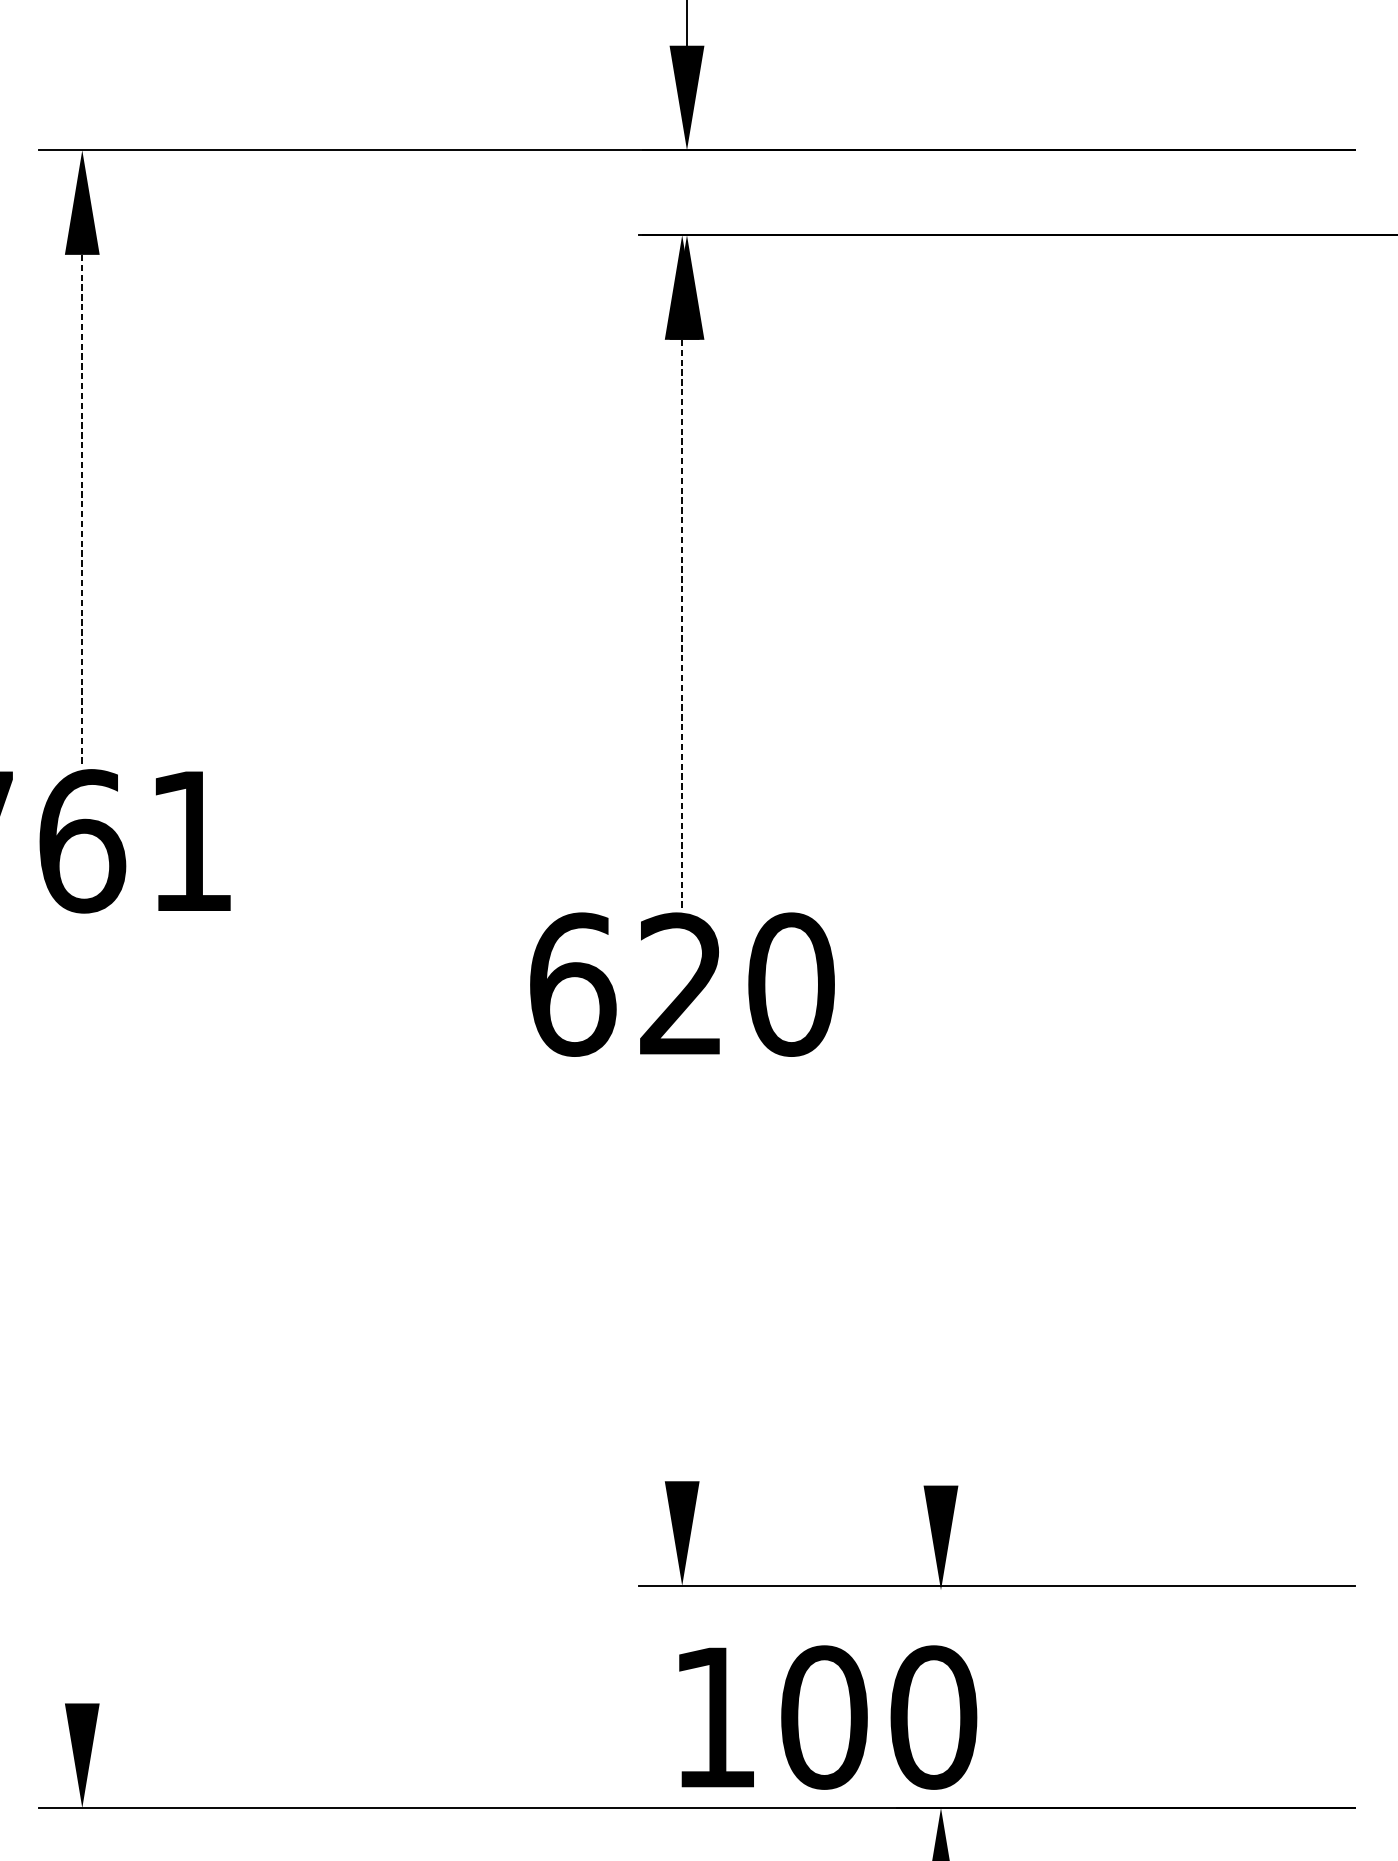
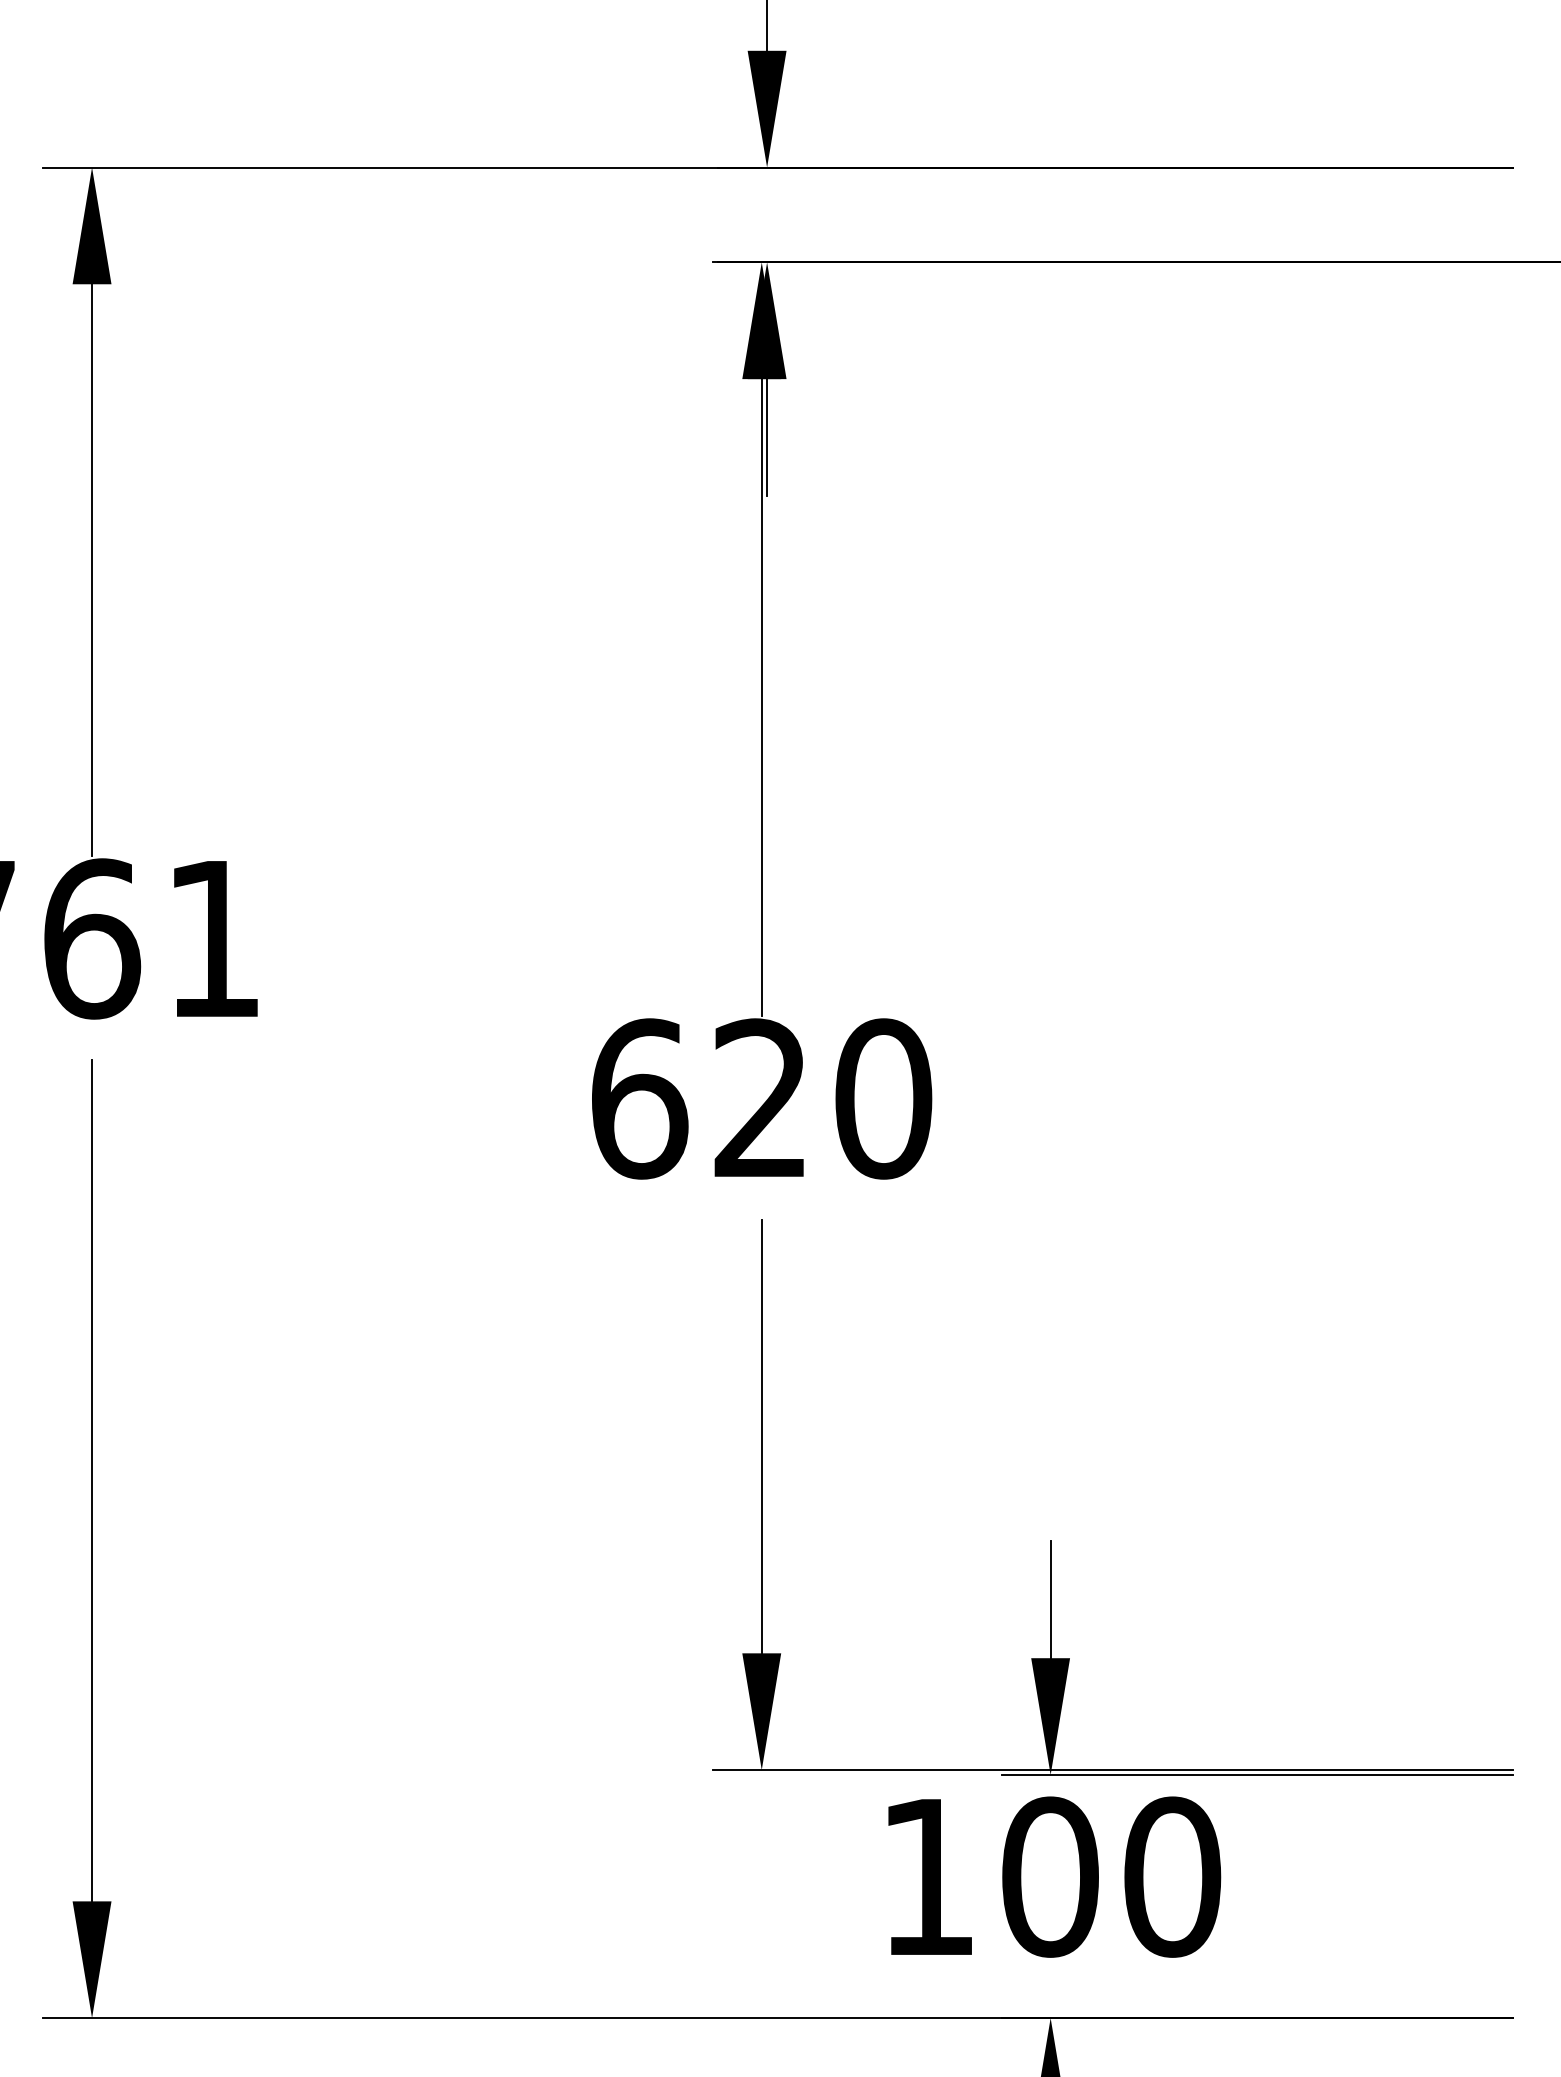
line: (687, 392) -> (767, 437), added
line: (82, 511) -> (92, 570), dashed -> solid
line: (681, 625) -> (761, 697), dashed -> solid
line: (681, 1287) -> (761, 1436), added
line: (82, 1326) -> (92, 1480), added
line: (940, 1433) -> (1050, 1599), added
line: (1126, 1589) -> (1257, 1774), added
text: (827, 1717) -> (1054, 1876), moved

